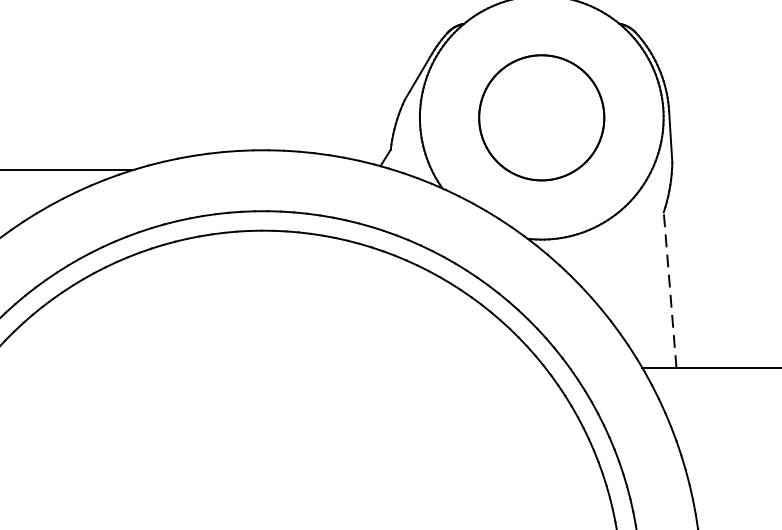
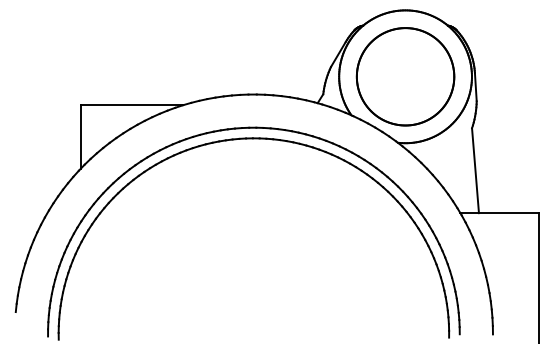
part: (541, 117) -> (405, 76), size x1.43
line: (670, 289) -> (475, 170), dashed -> solid

